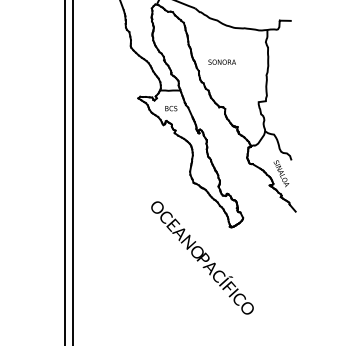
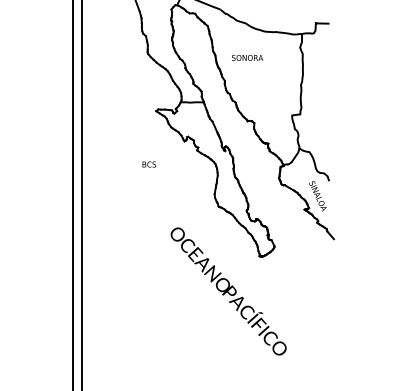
text: (221, 61) -> (246, 57), moved
text: (171, 108) -> (149, 164), moved

